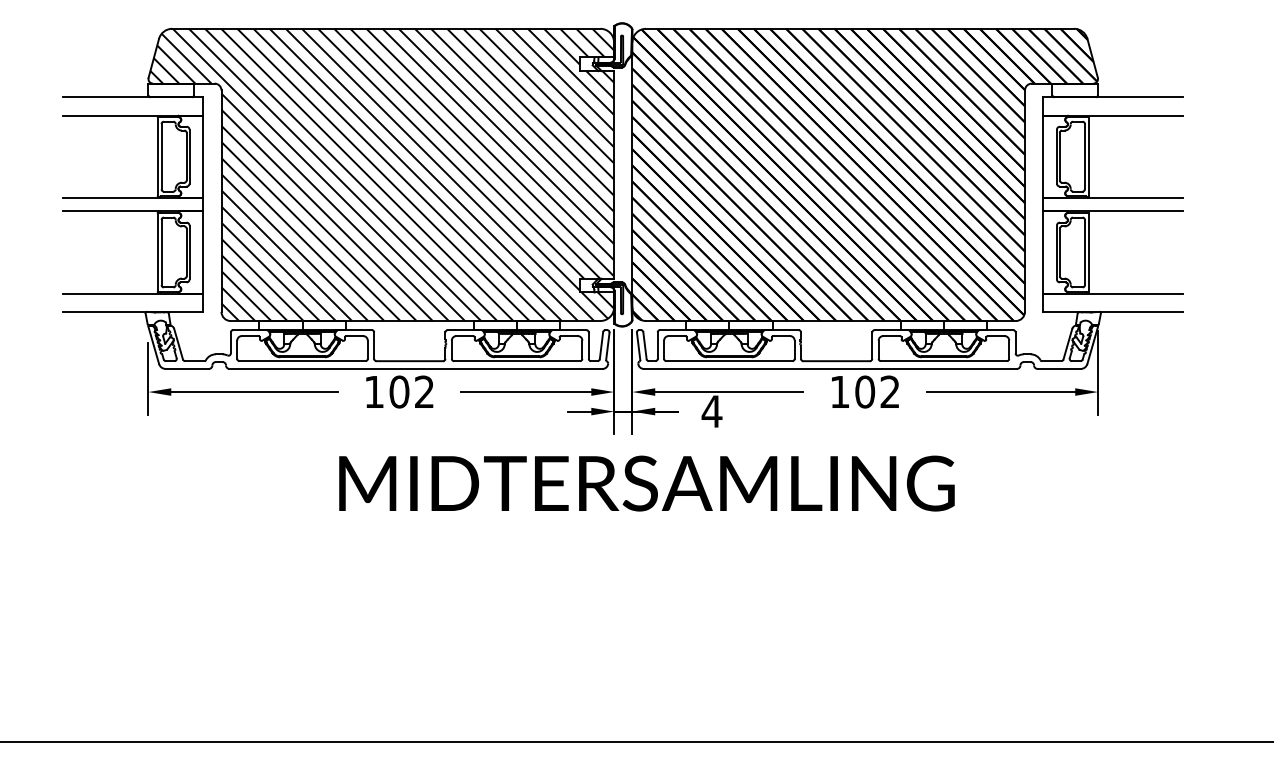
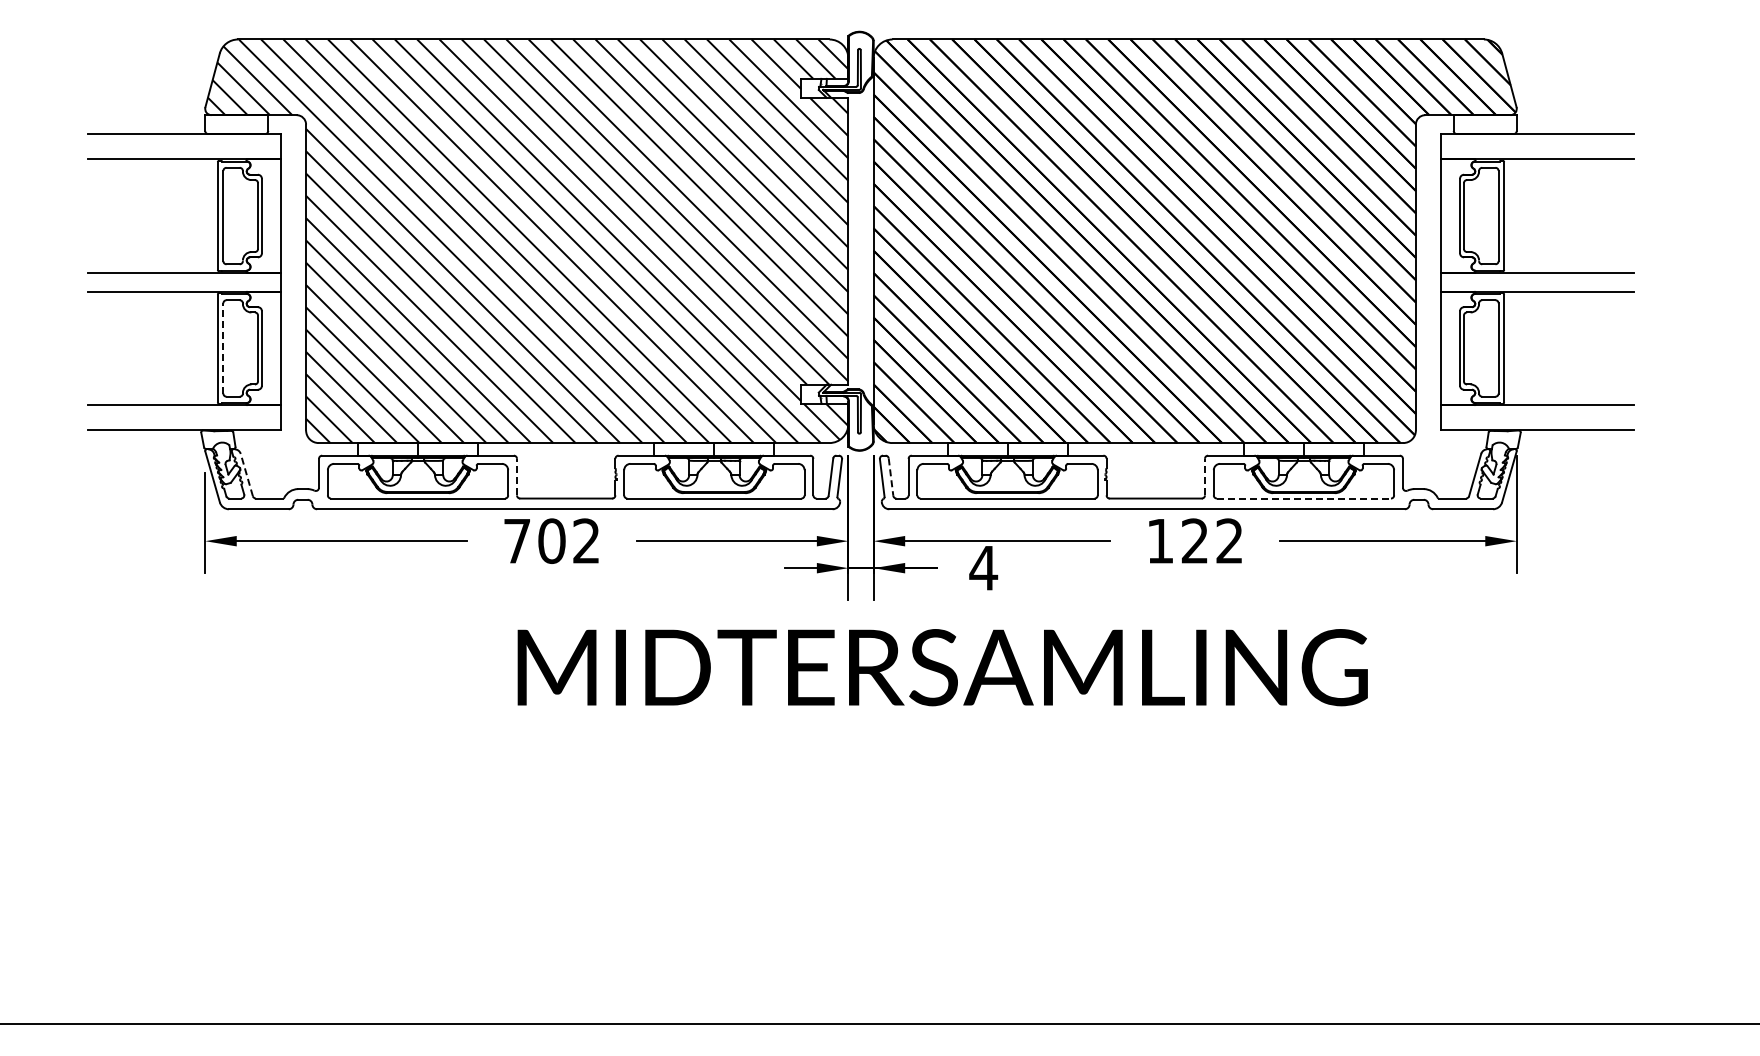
line: (161, 251) -> (223, 347), solid -> dashed
line: (178, 343) -> (246, 474), solid -> dashed
line: (374, 345) -> (517, 476), solid -> dashed
line: (645, 345) -> (891, 477), solid -> dashed
line: (871, 345) -> (1204, 476), solid -> dashed
line: (944, 361) -> (1304, 498), solid -> dashed
text: (373, 392) -> (516, 541), 102 -> 702
text: (864, 392) -> (1194, 541), 102 -> 122
text: (646, 483) -> (942, 667), moved

